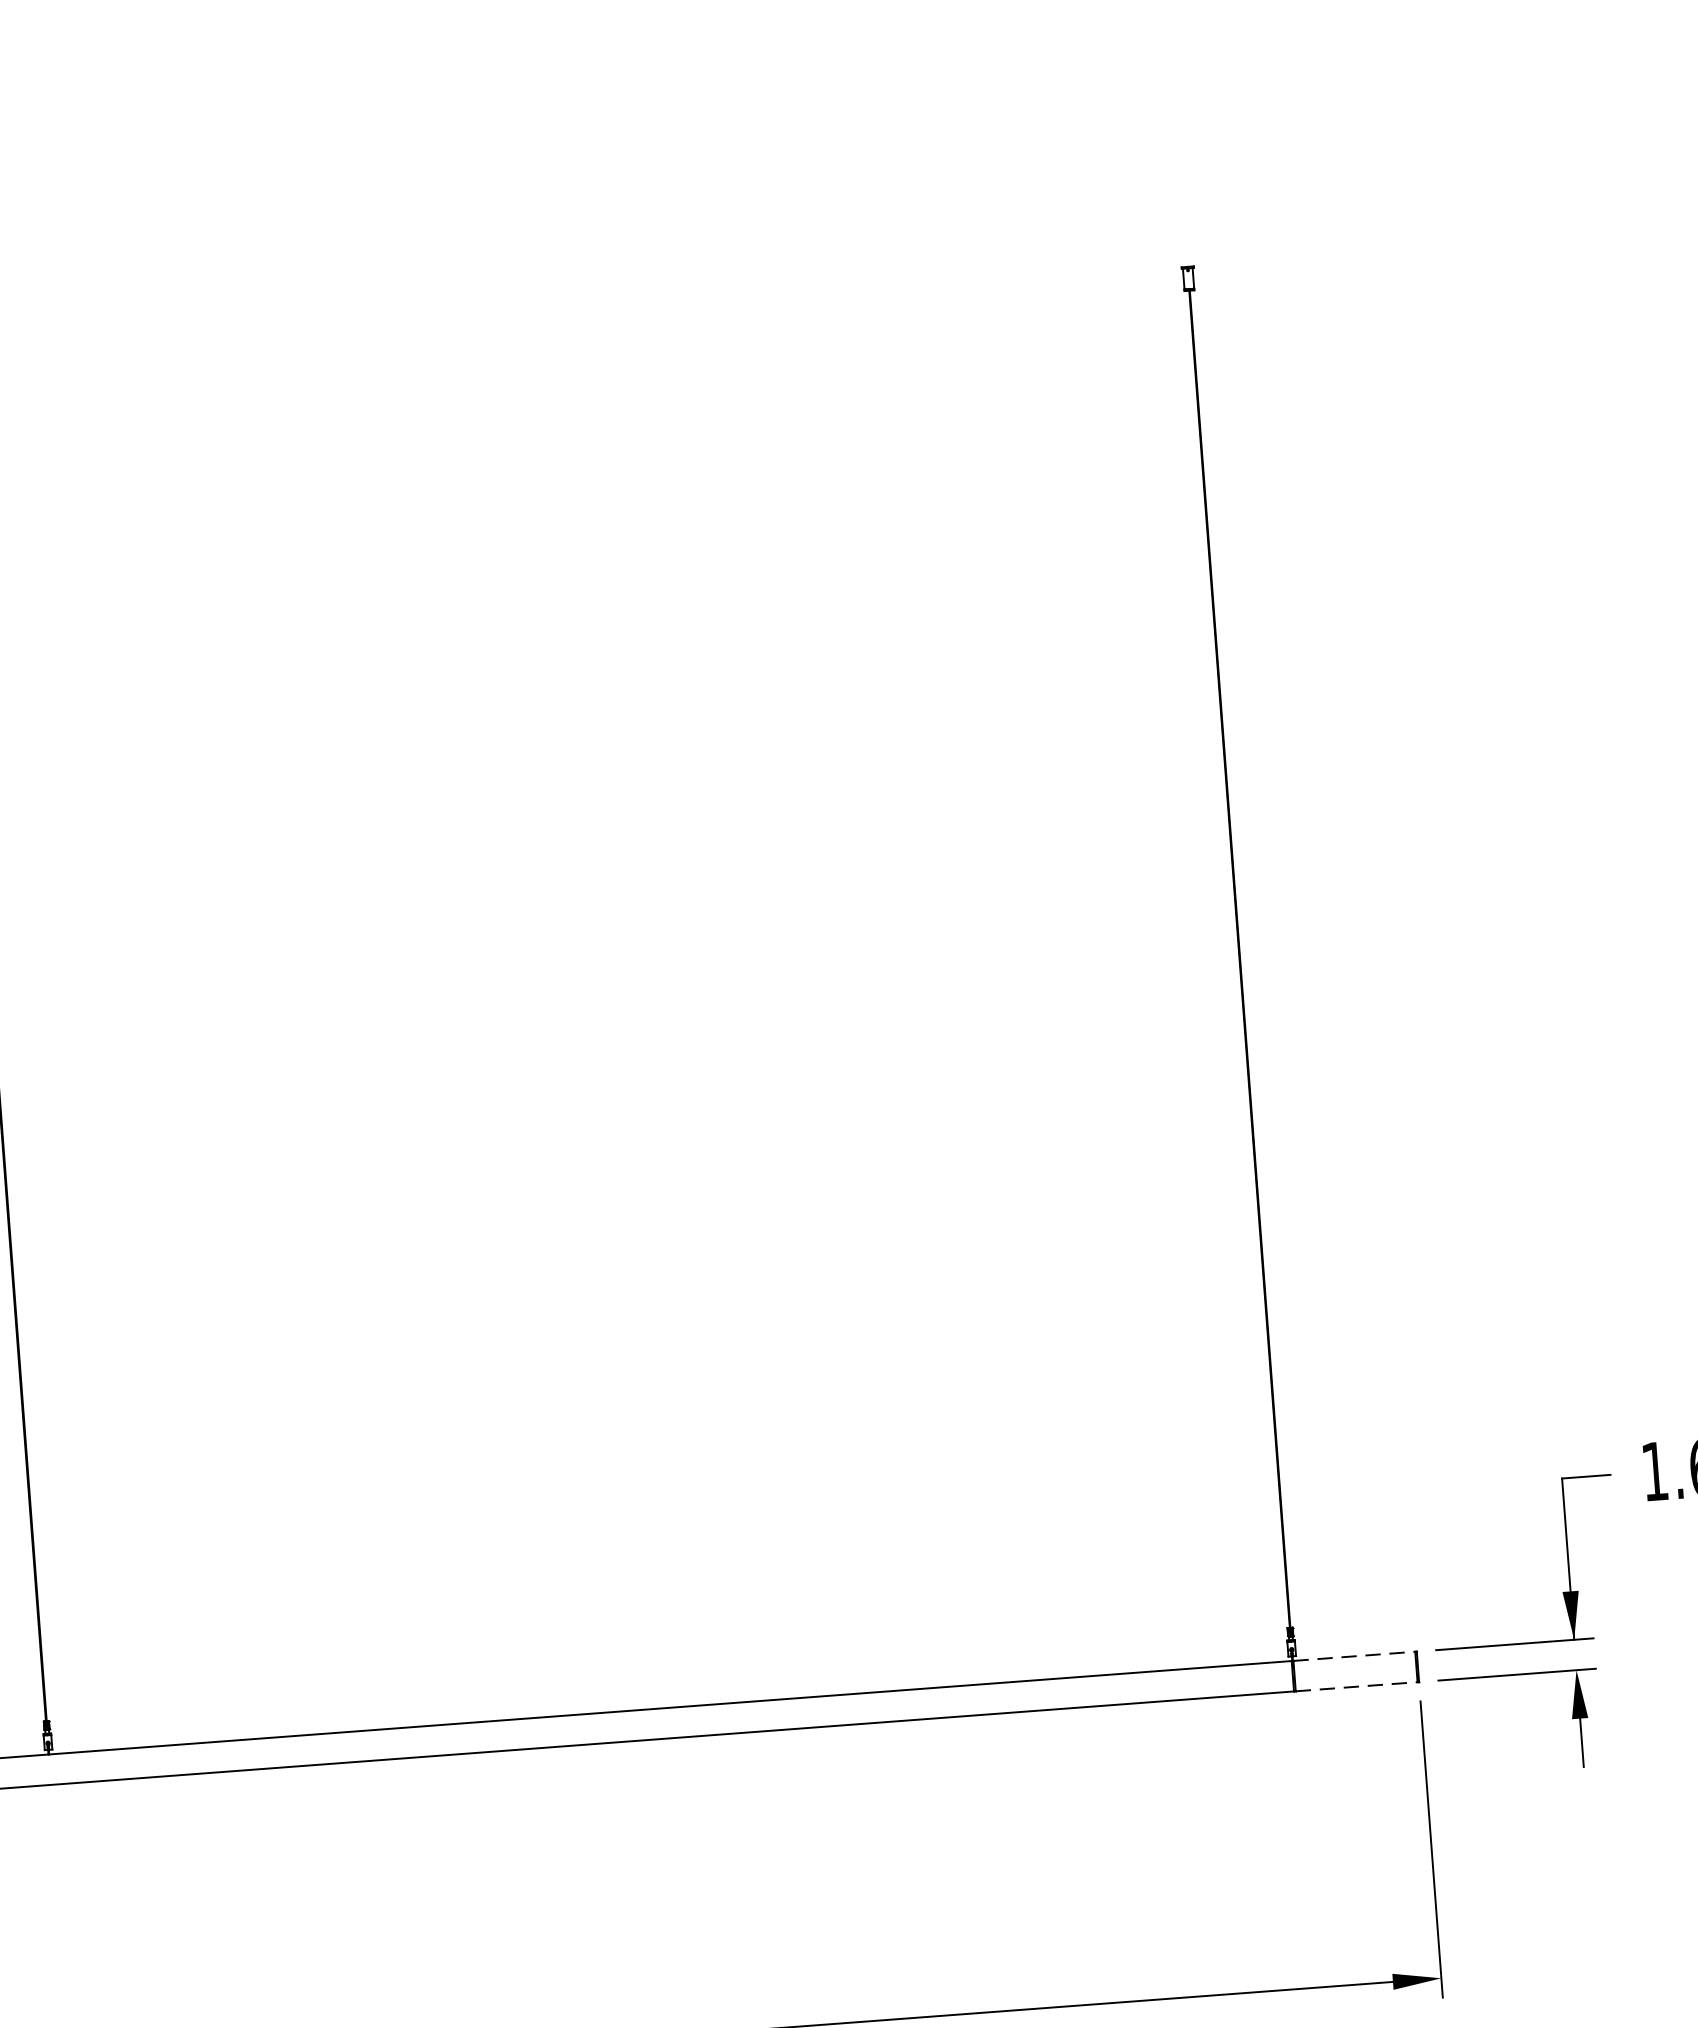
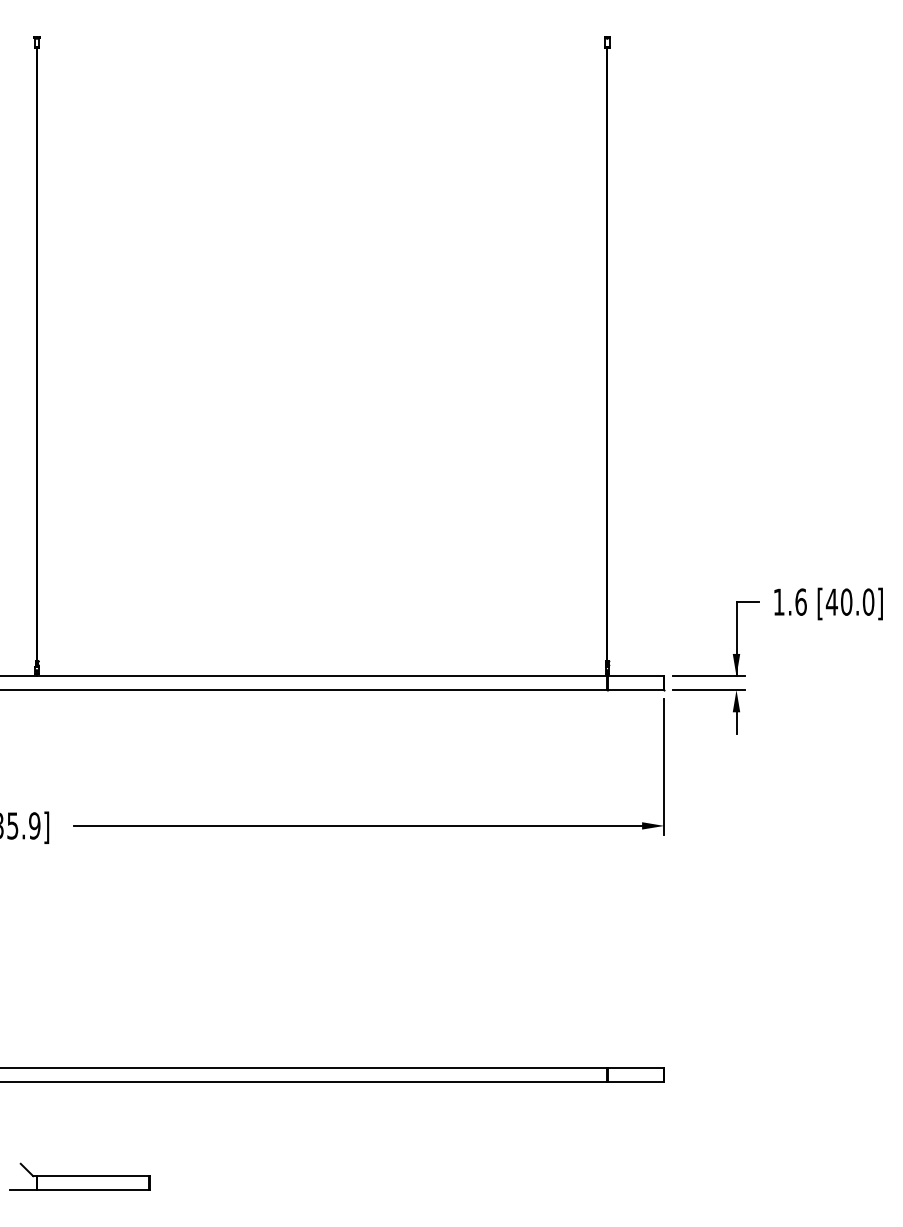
line: (1354, 1657) -> (635, 676), dashed -> solid
line: (1356, 1687) -> (635, 690), dashed -> solid

